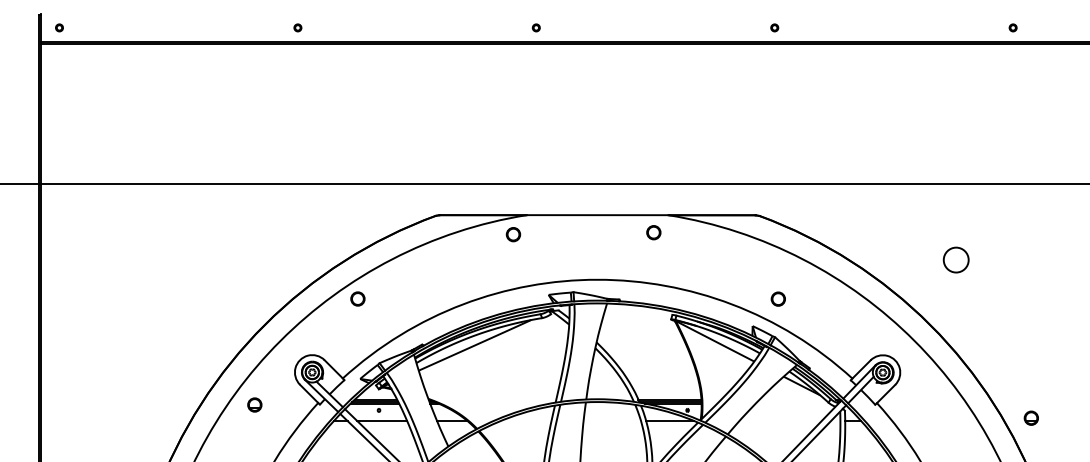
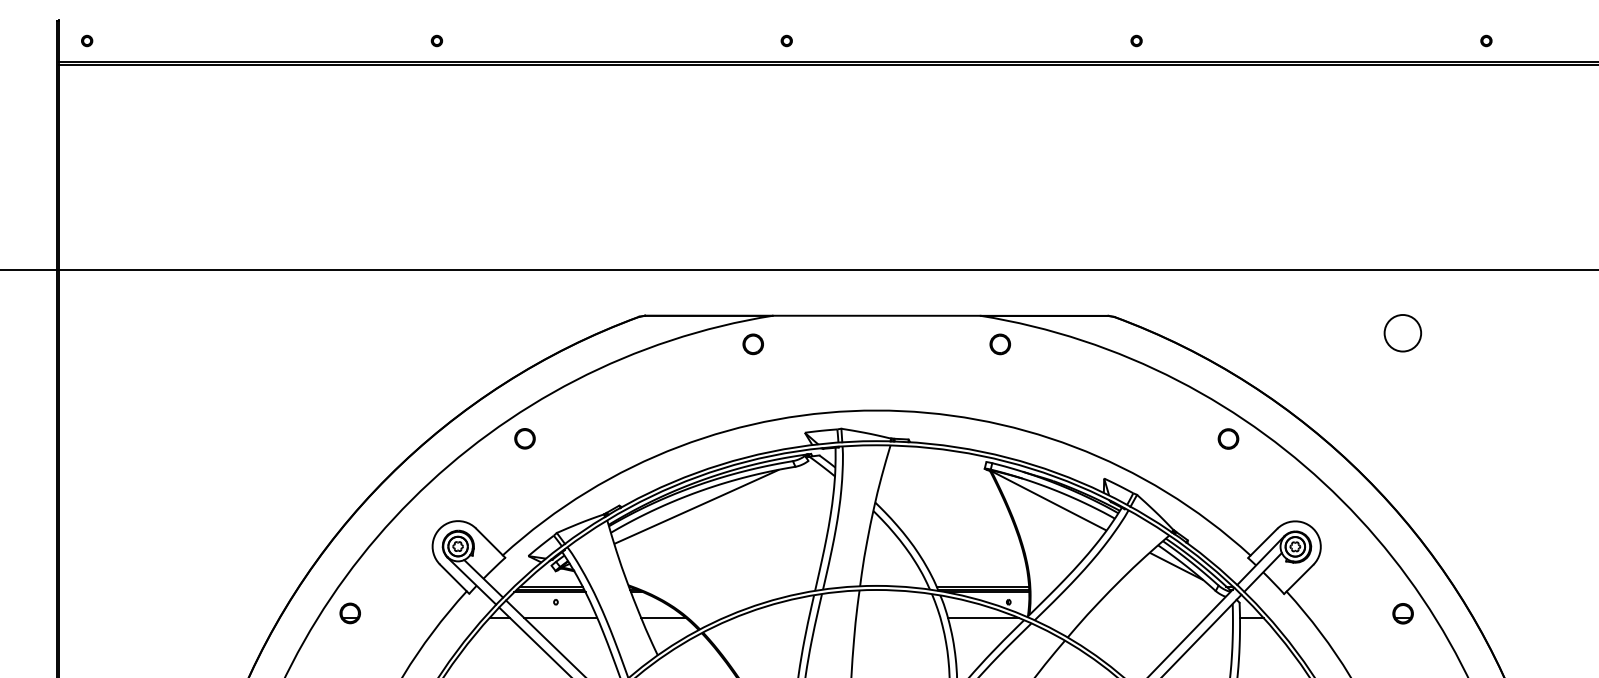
circle: (653, 232) -> (999, 344), moved
circle: (955, 259) -> (1401, 332), moved
circle: (777, 298) -> (1227, 438), moved
part: (254, 404) -> (349, 612), moved
part: (1030, 417) -> (1401, 612), moved

